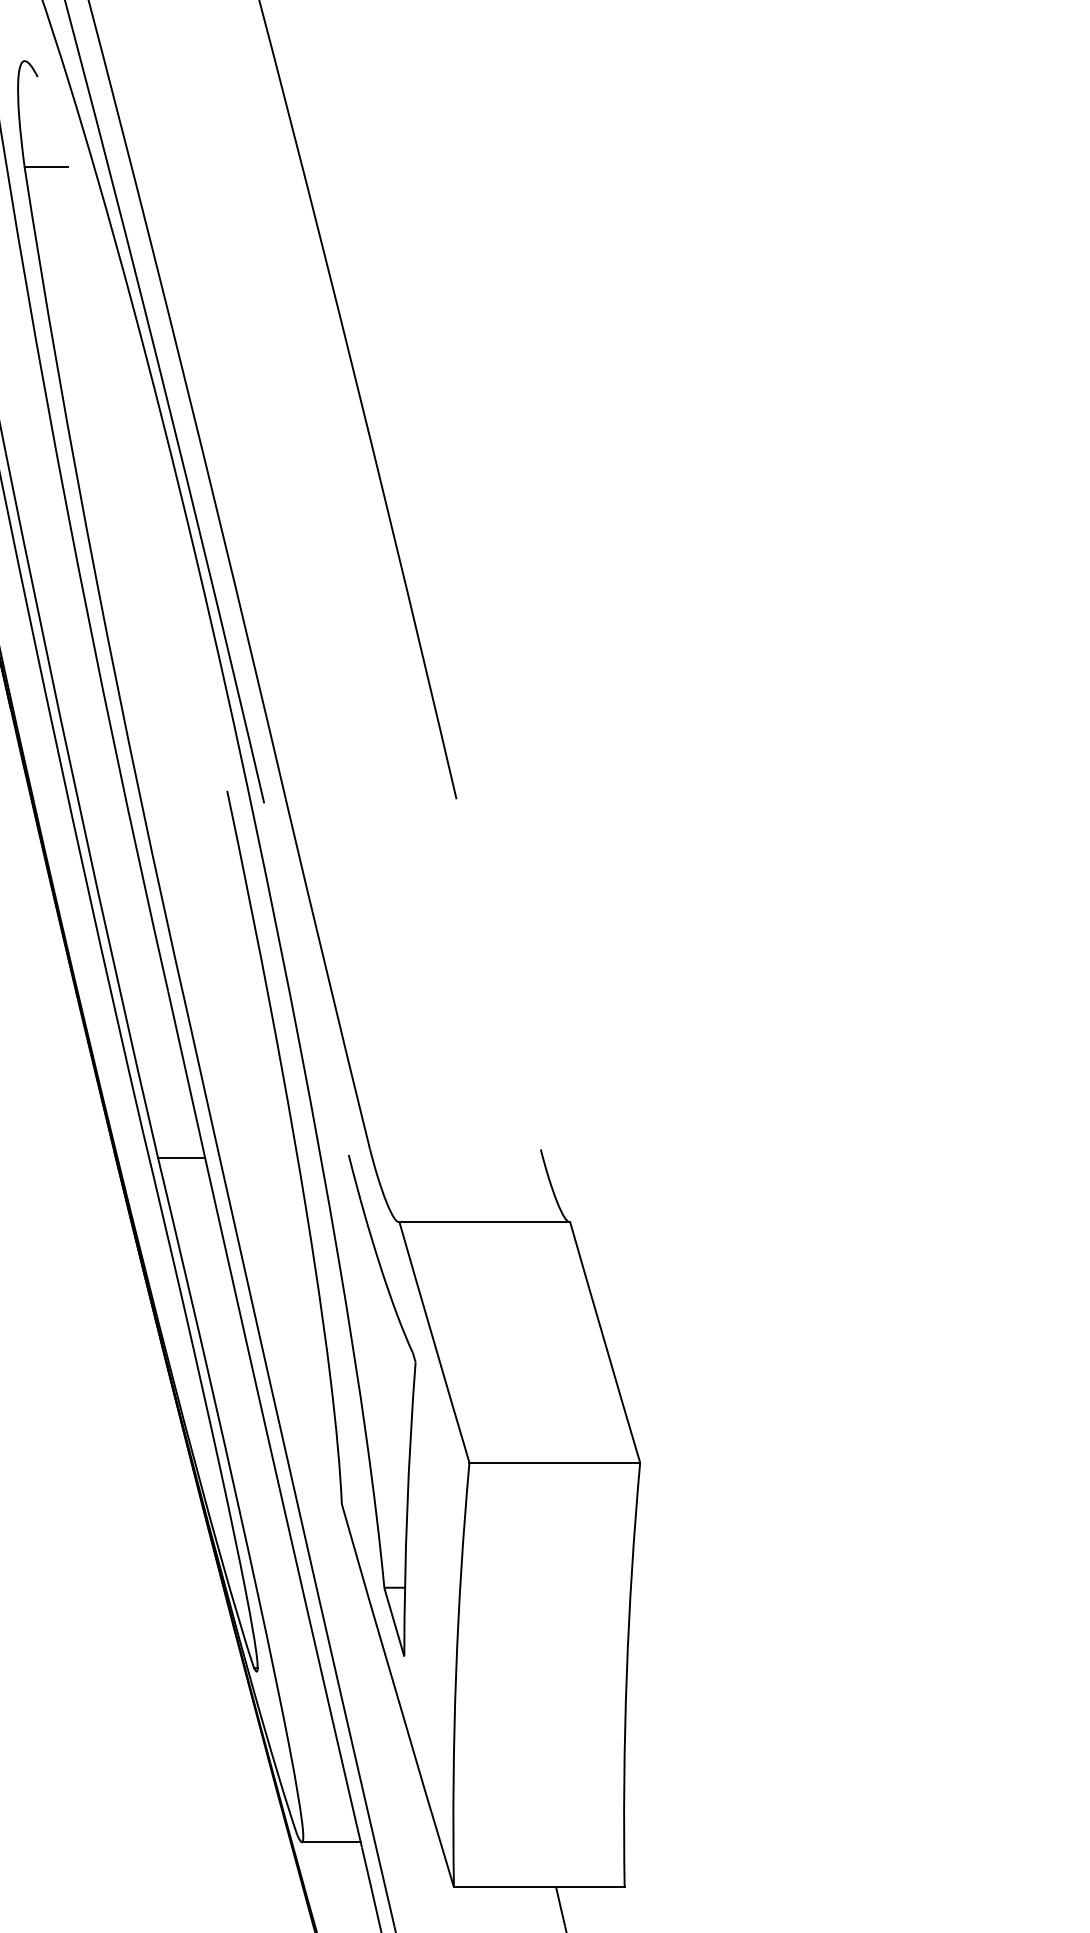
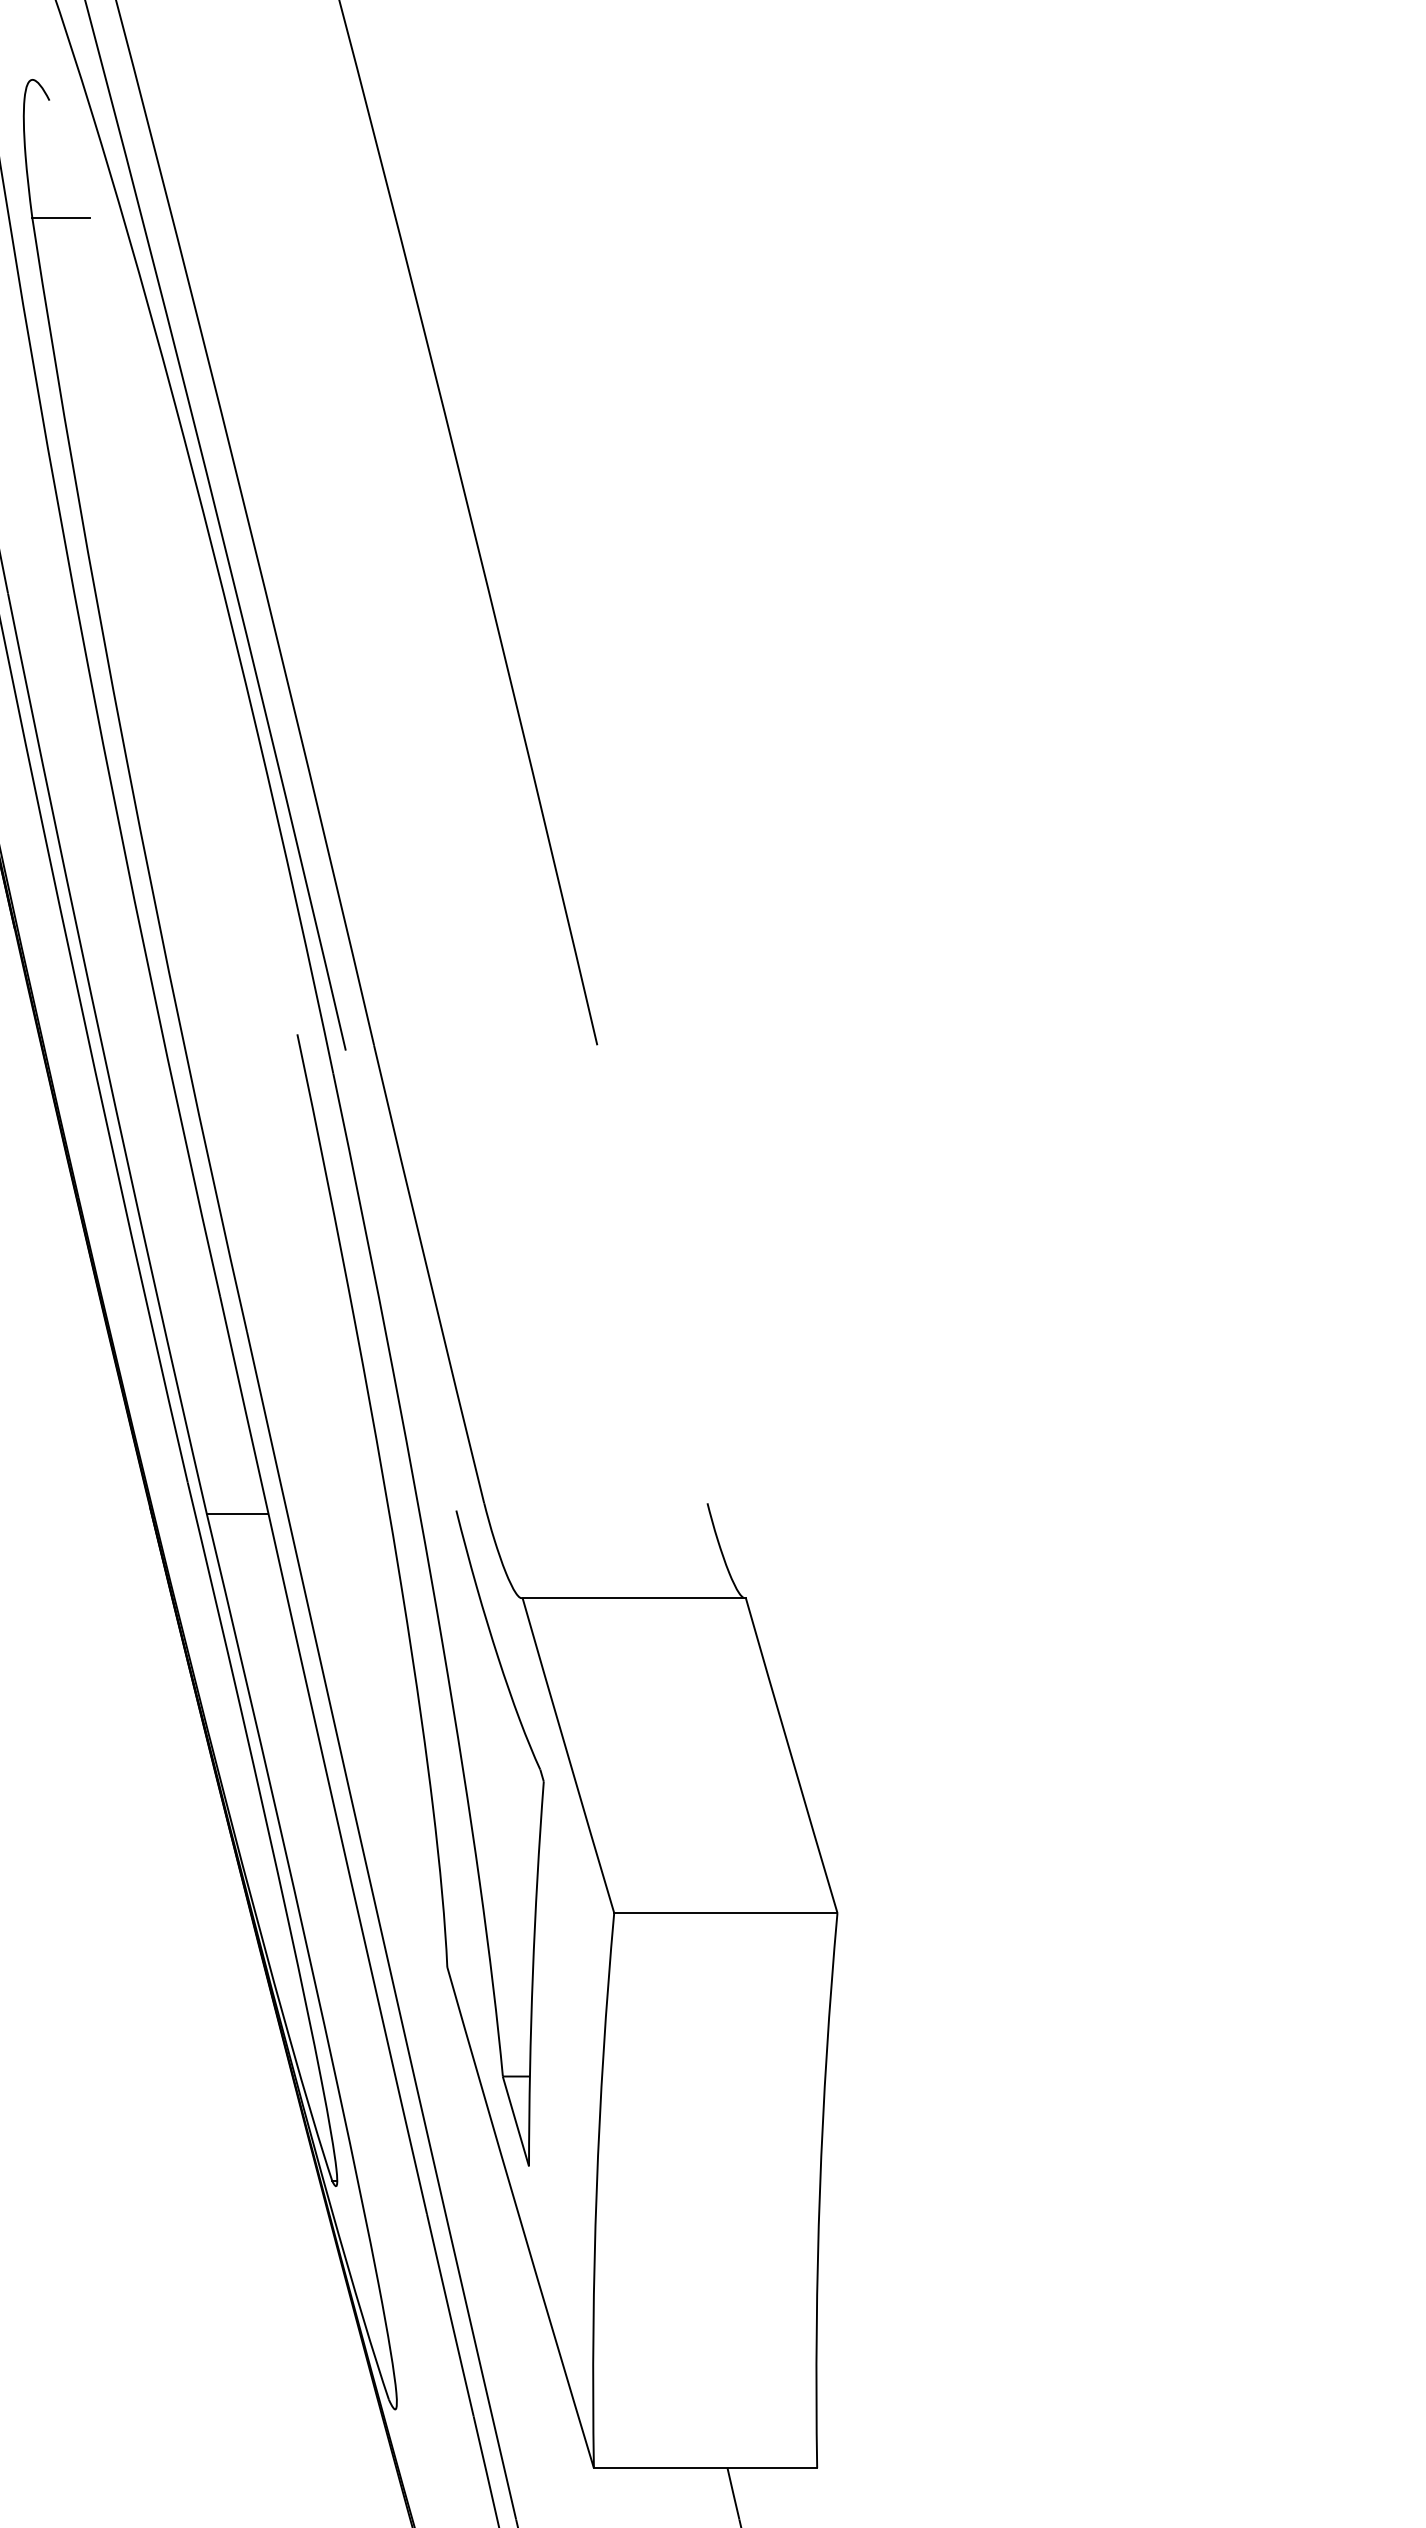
line: (331, 1842) -> (433, 2409), removed

